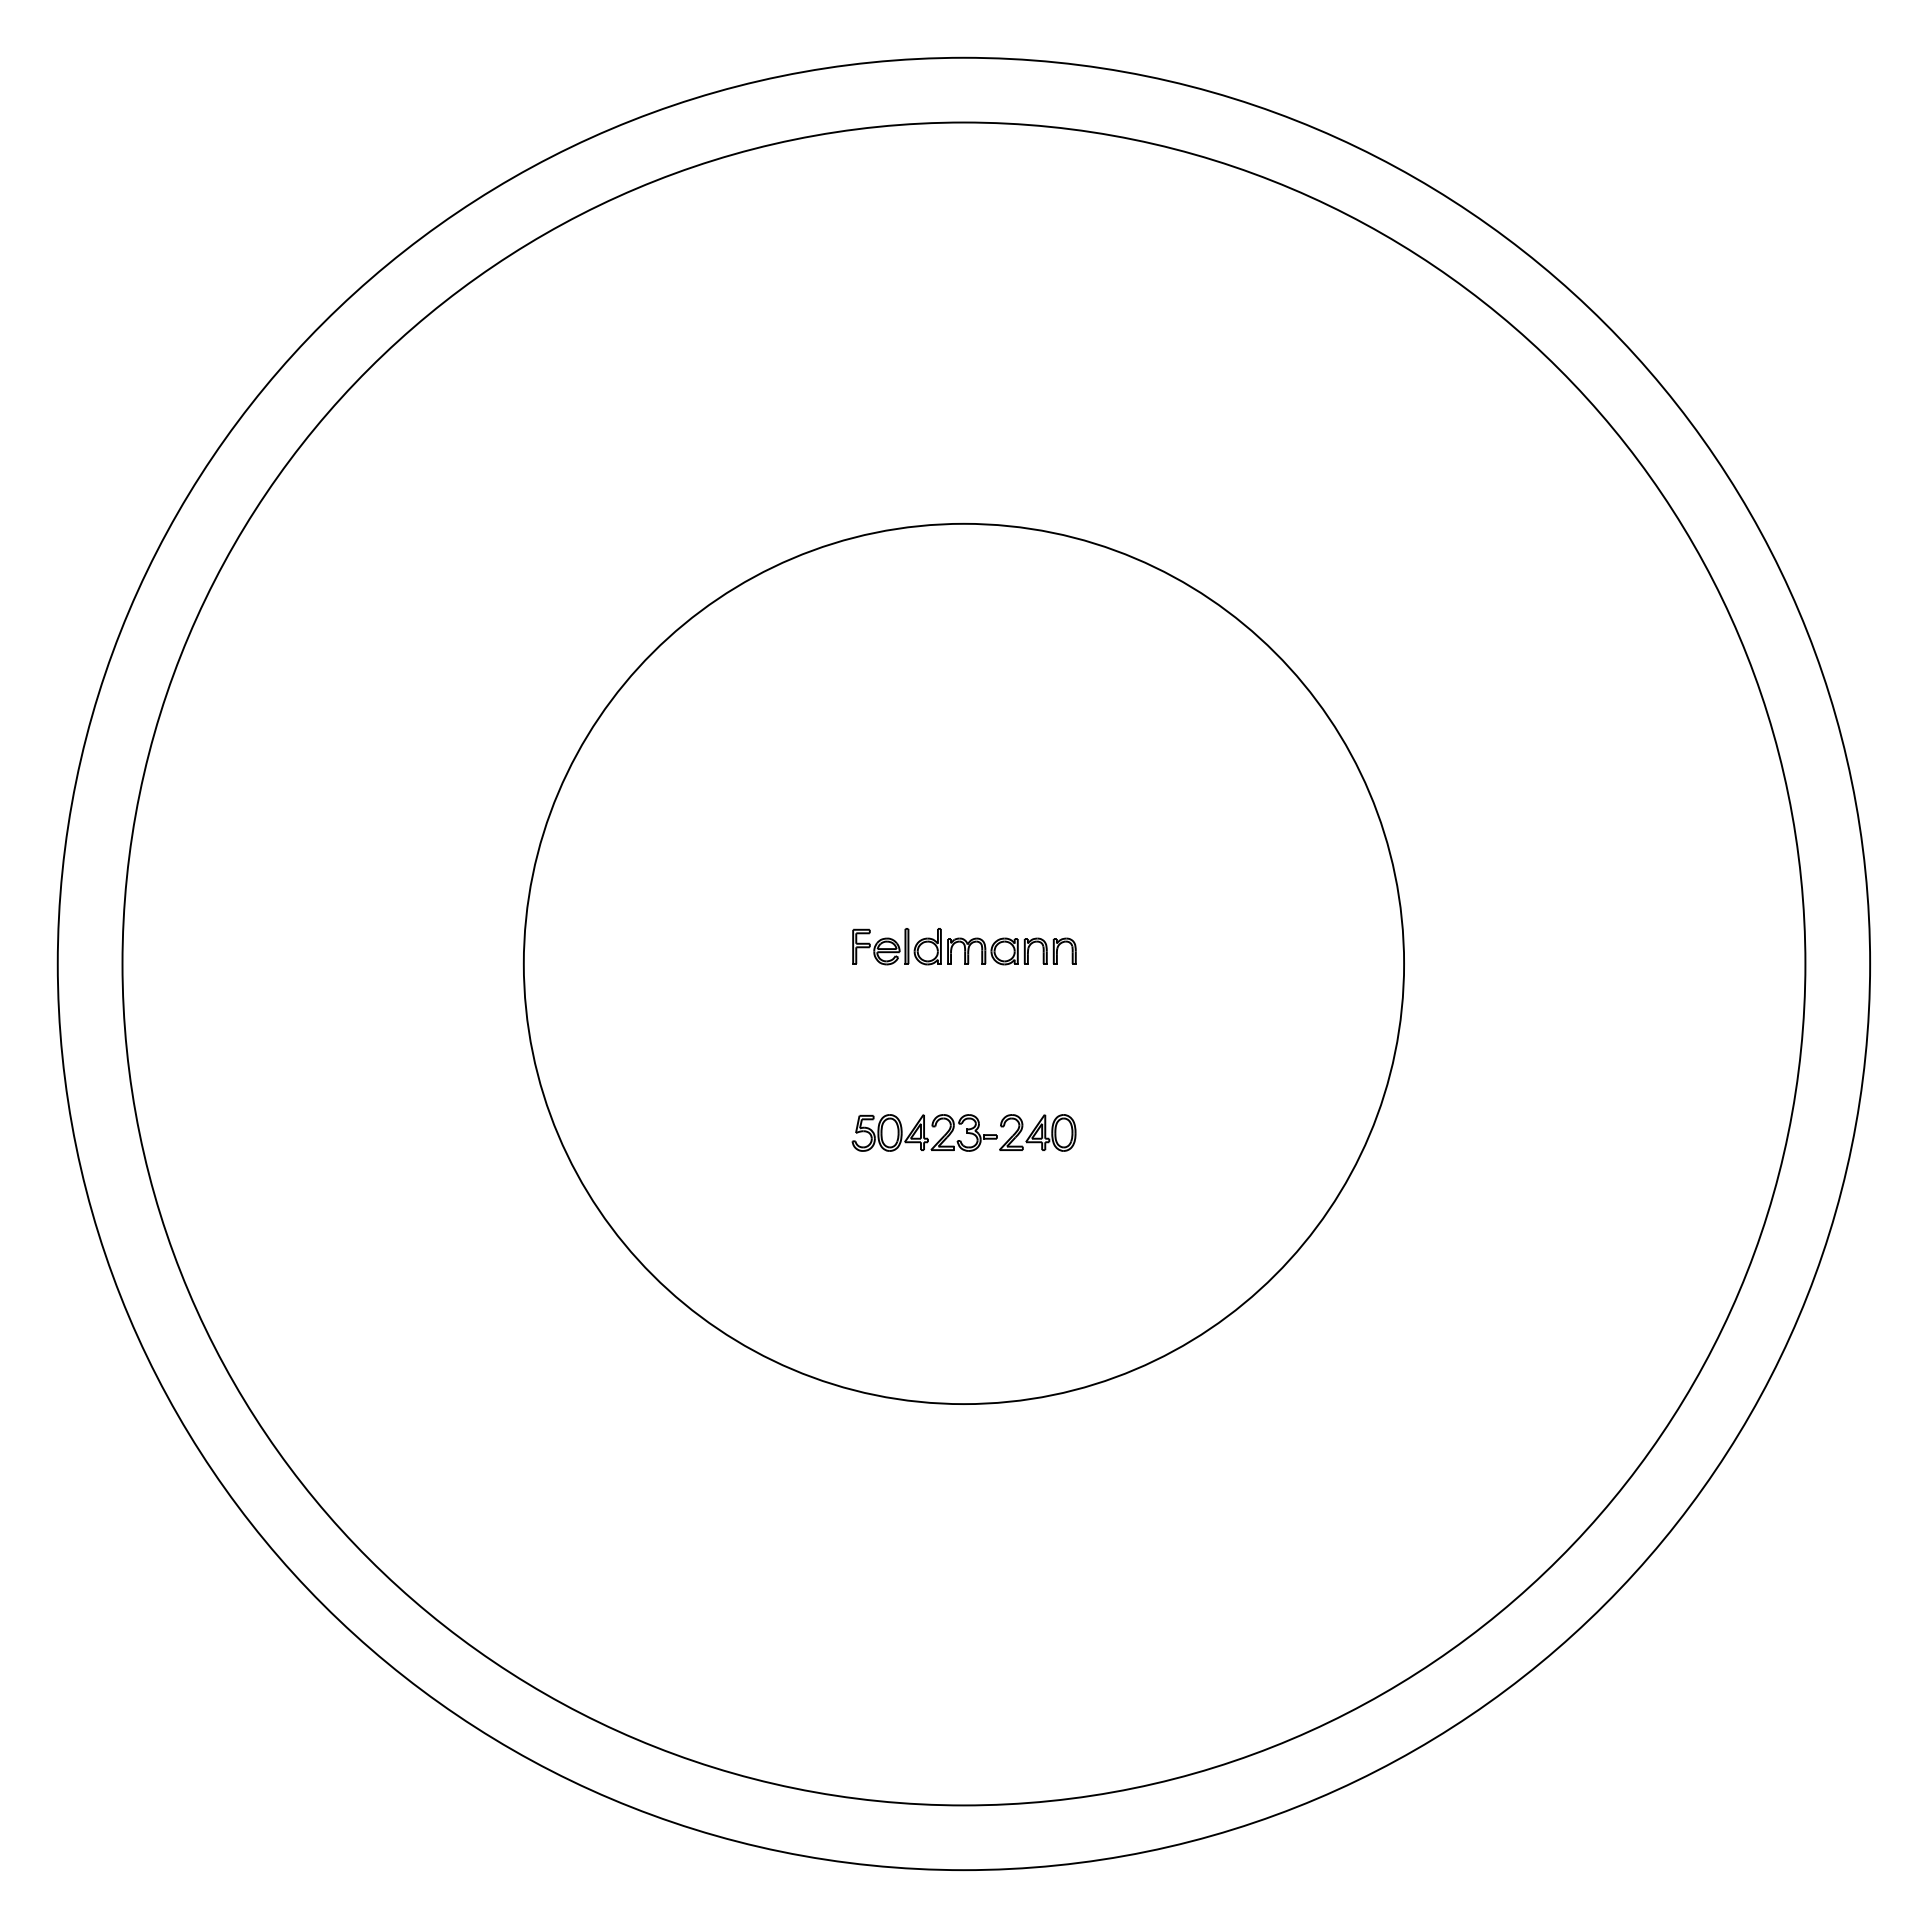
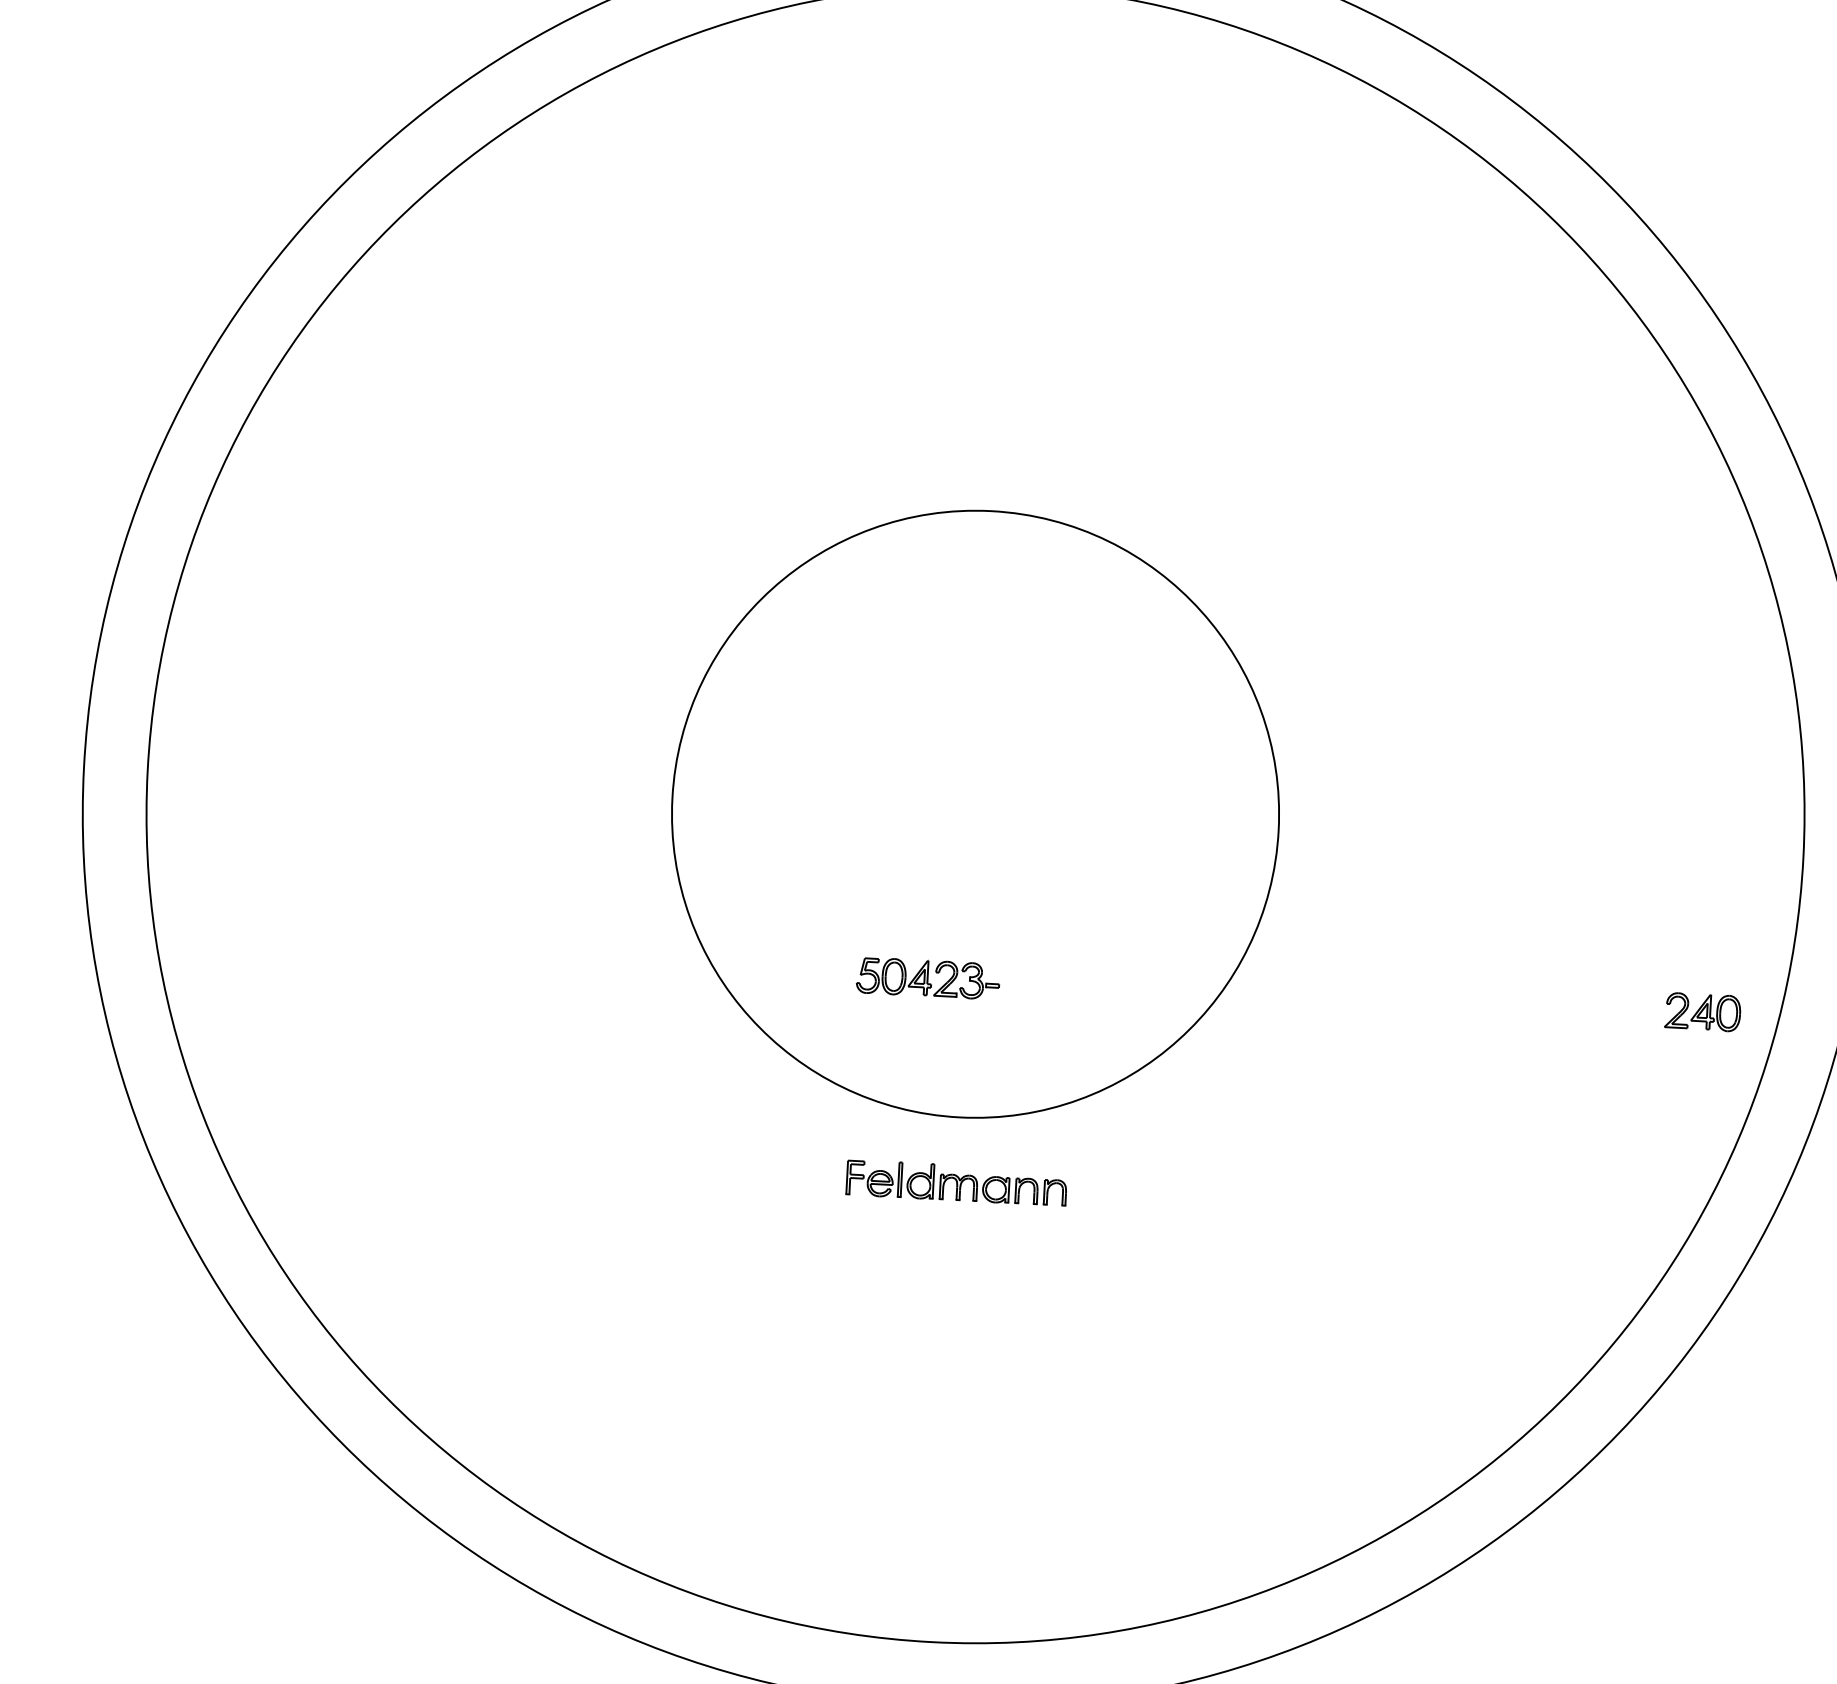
part: (964, 946) -> (956, 1182), moved
circle: (963, 963) -> (975, 813), size x0.7
part: (1037, 1132) -> (1702, 1011), moved

